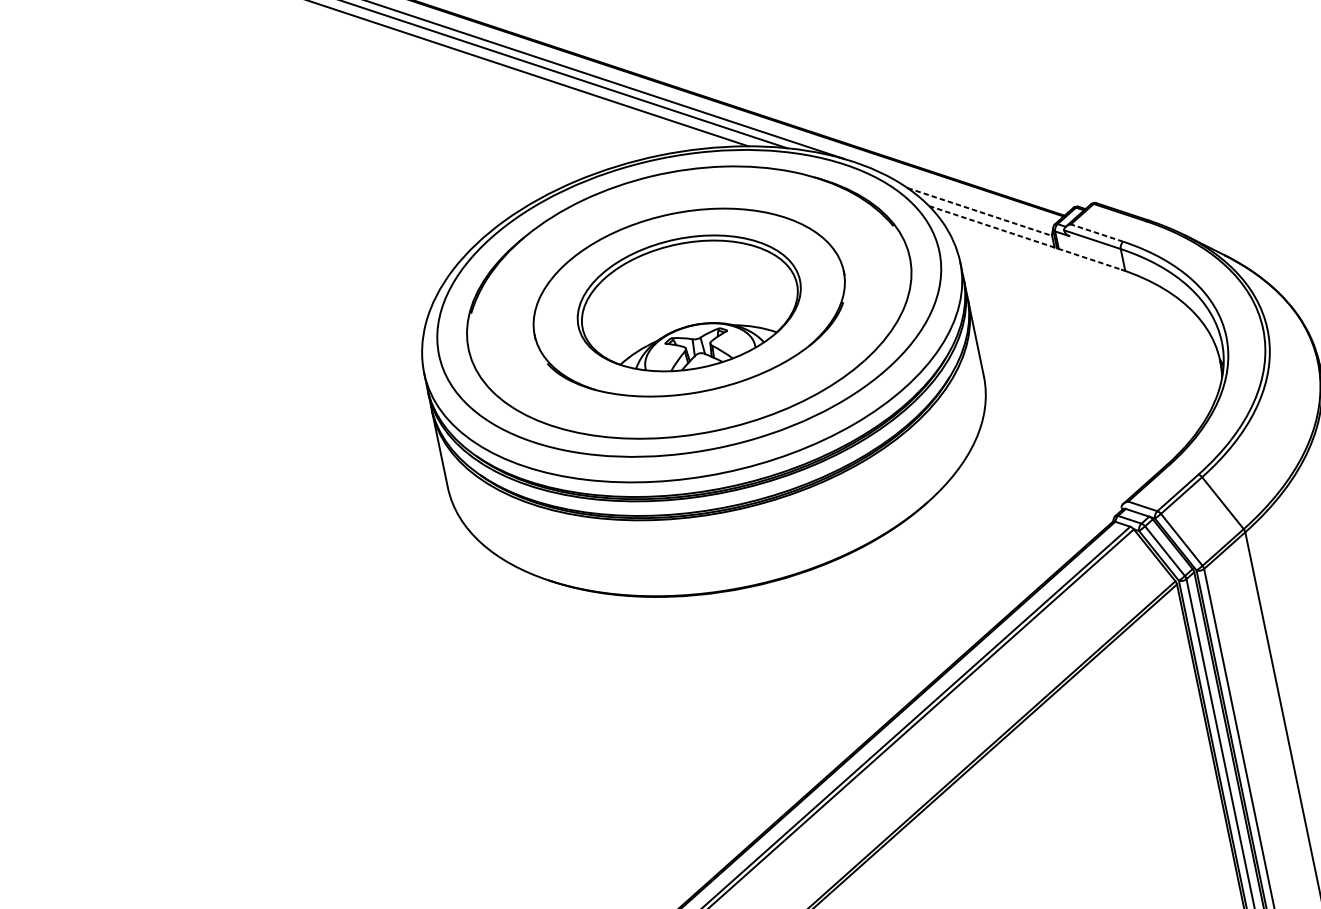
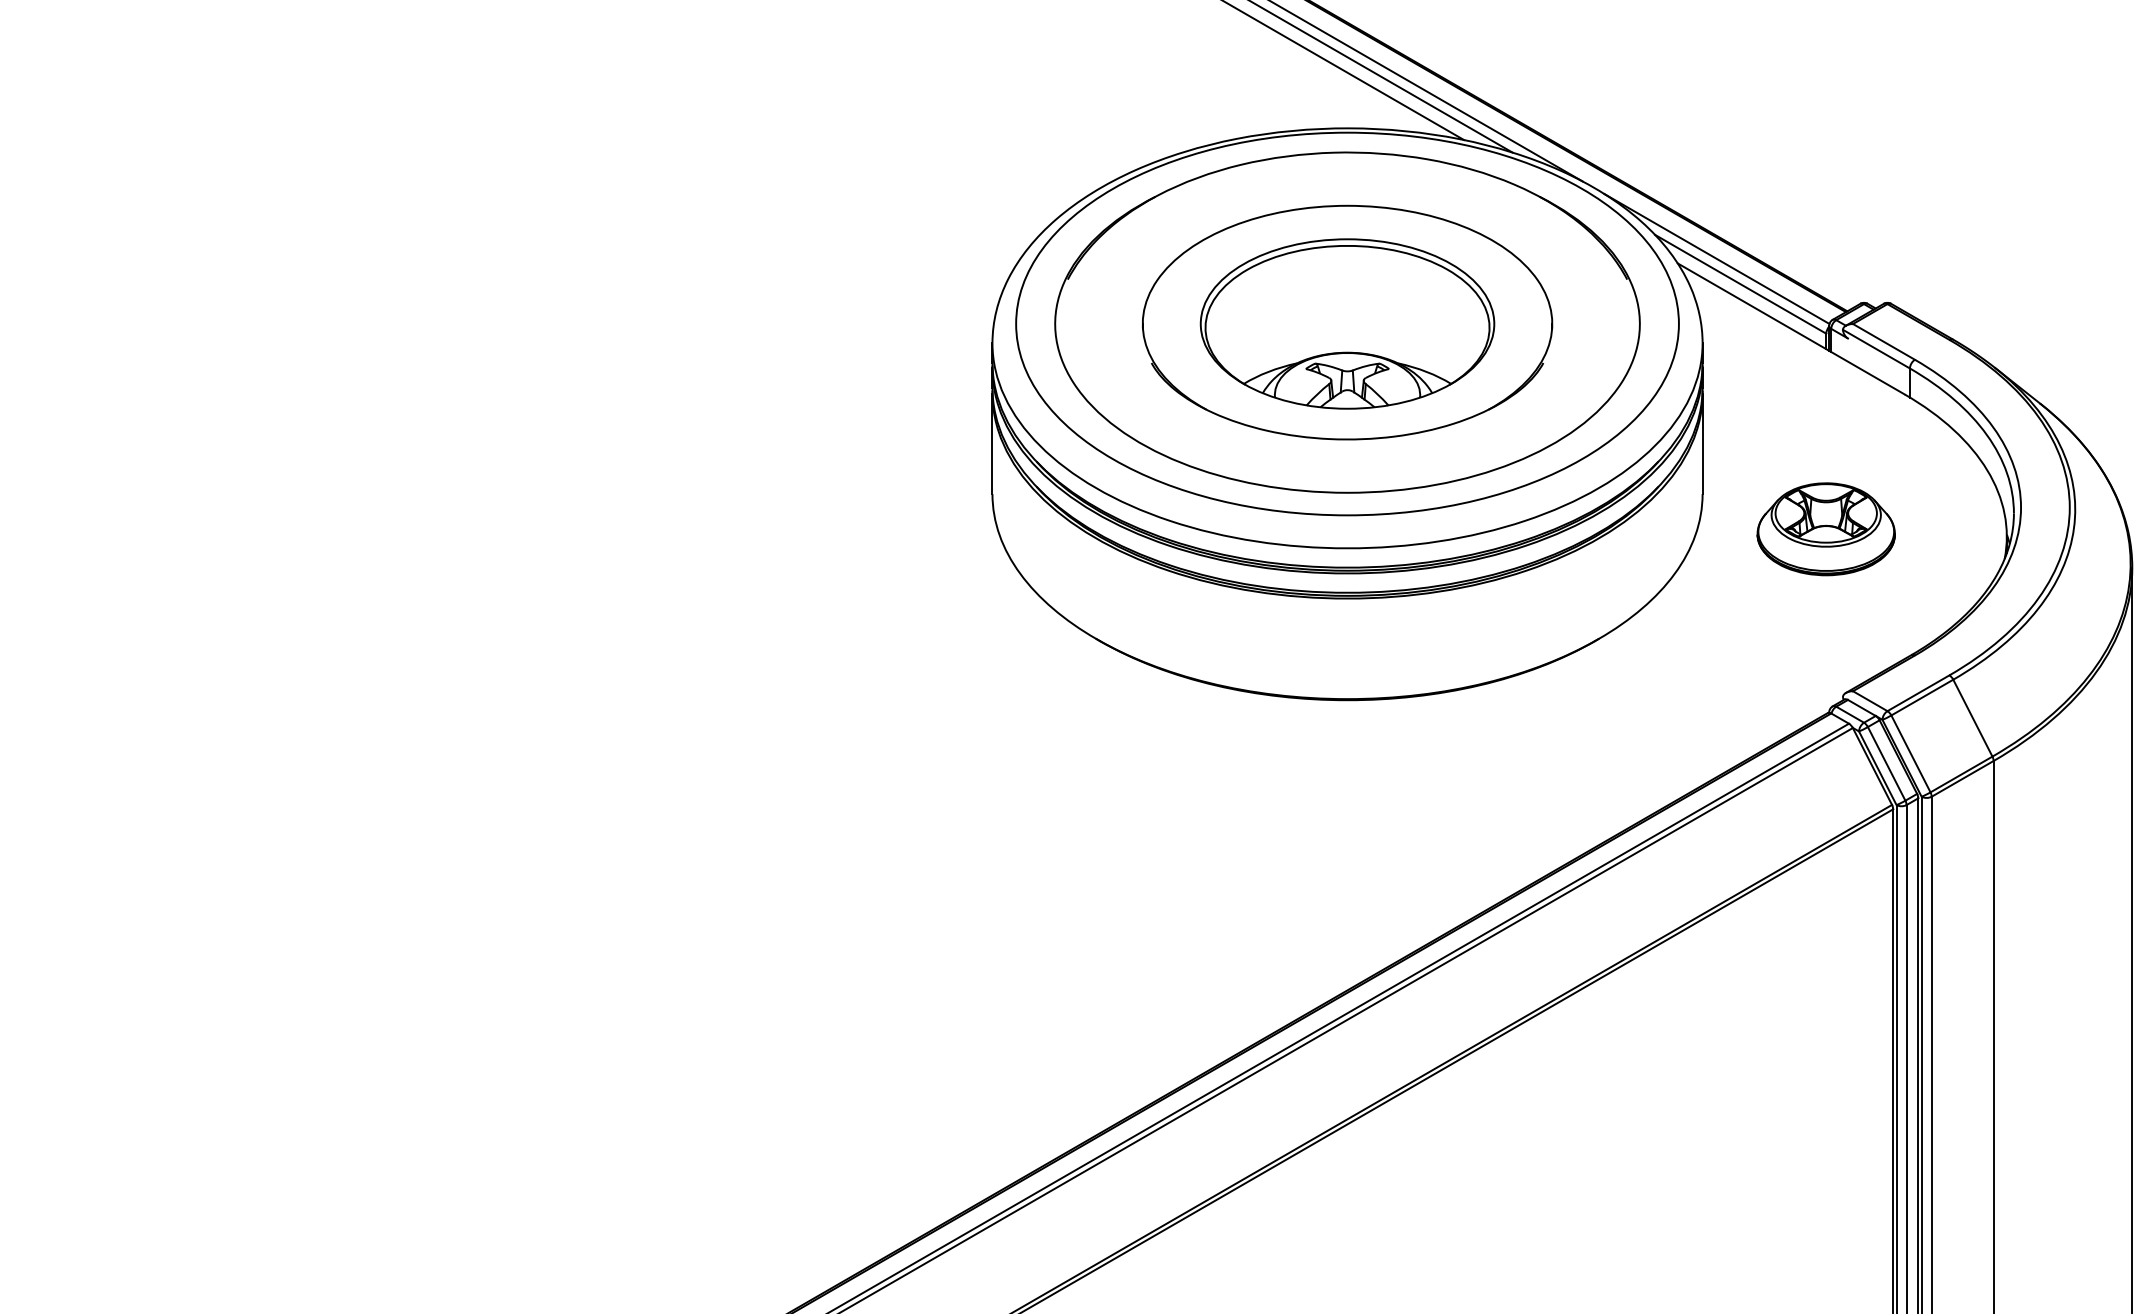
line: (957, 196) -> (1716, 258), added
line: (979, 212) -> (1740, 284), dashed -> solid
line: (1096, 232) -> (1883, 341), dashed -> solid
line: (1025, 238) -> (1791, 329), dashed -> solid
part: (1082, 383) -> (1825, 529), added

